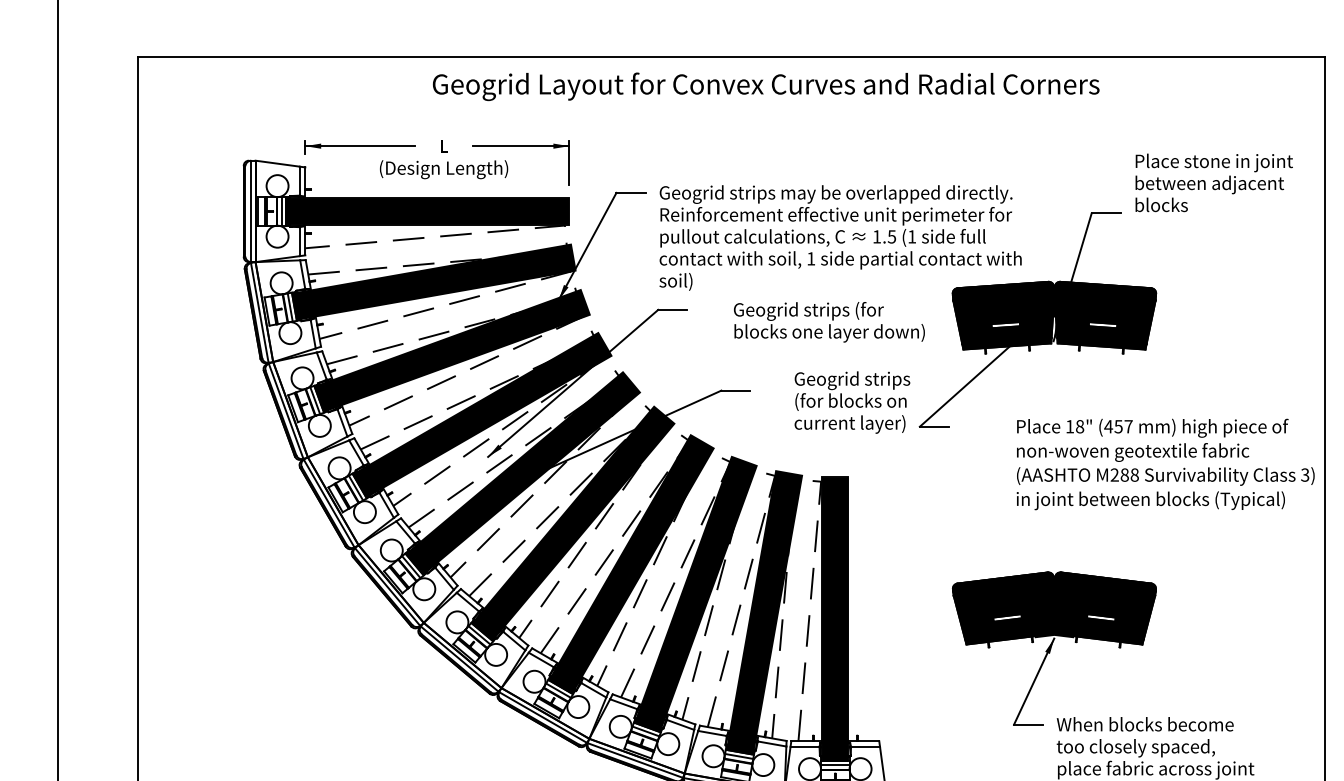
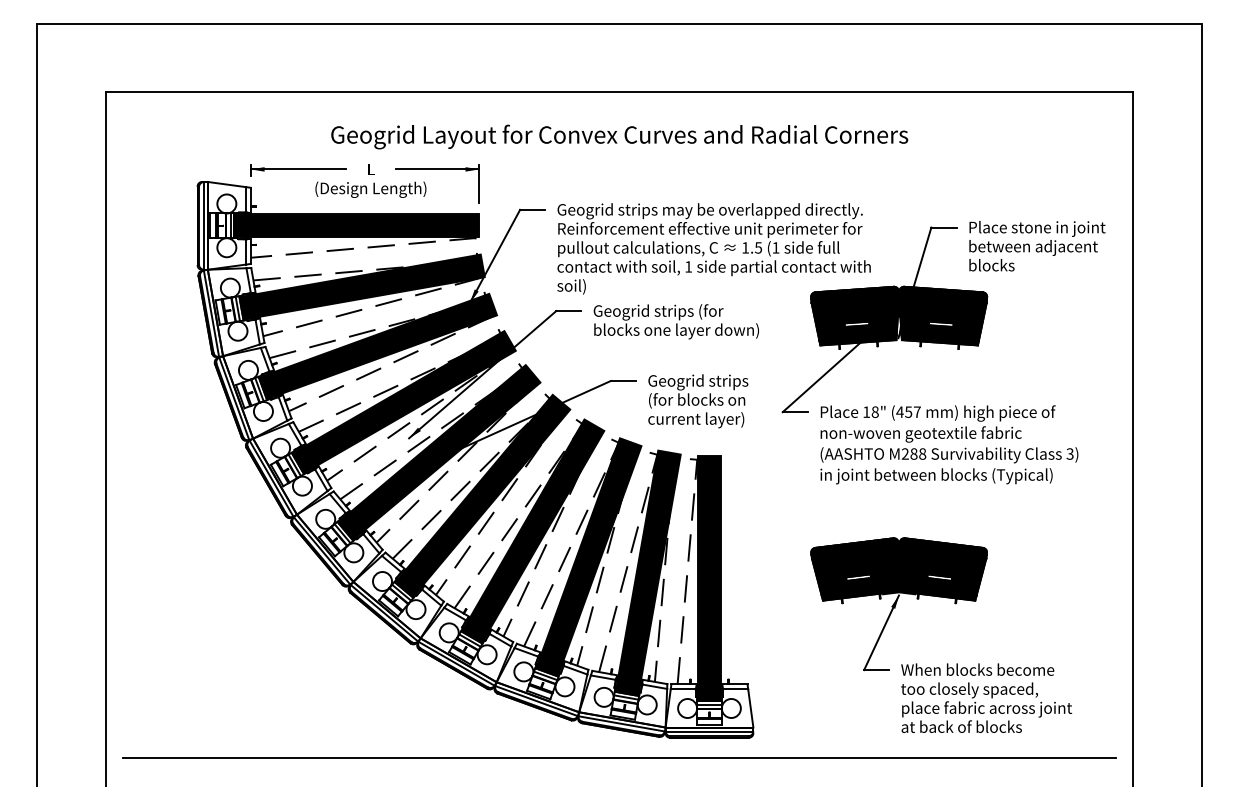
text: (765, 86) -> (619, 136), moved
text: (1214, 183) -> (1037, 246), moved
text: (828, 321) -> (675, 321), moved
text: (852, 402) -> (698, 401), moved
text: (1165, 464) -> (949, 444), moved

